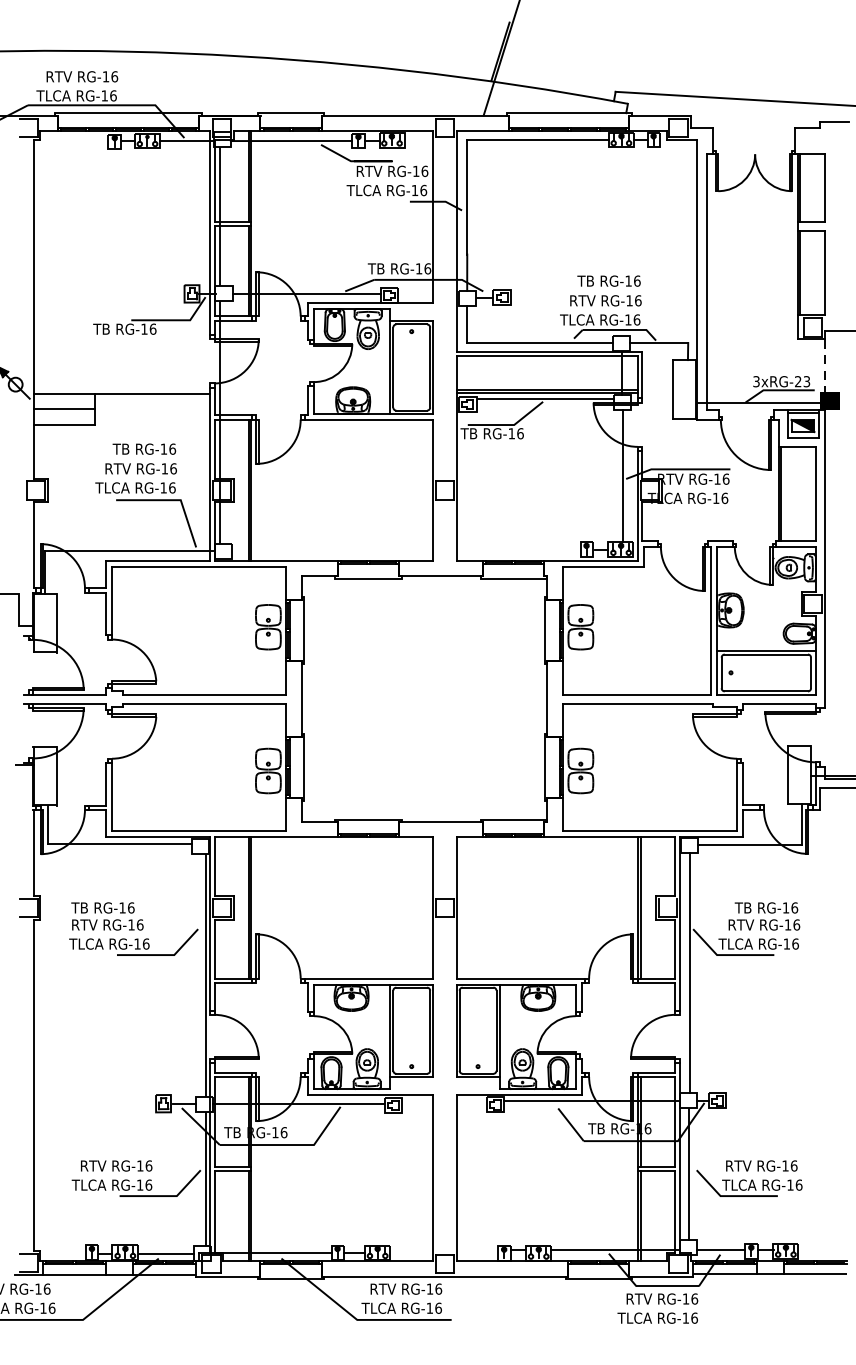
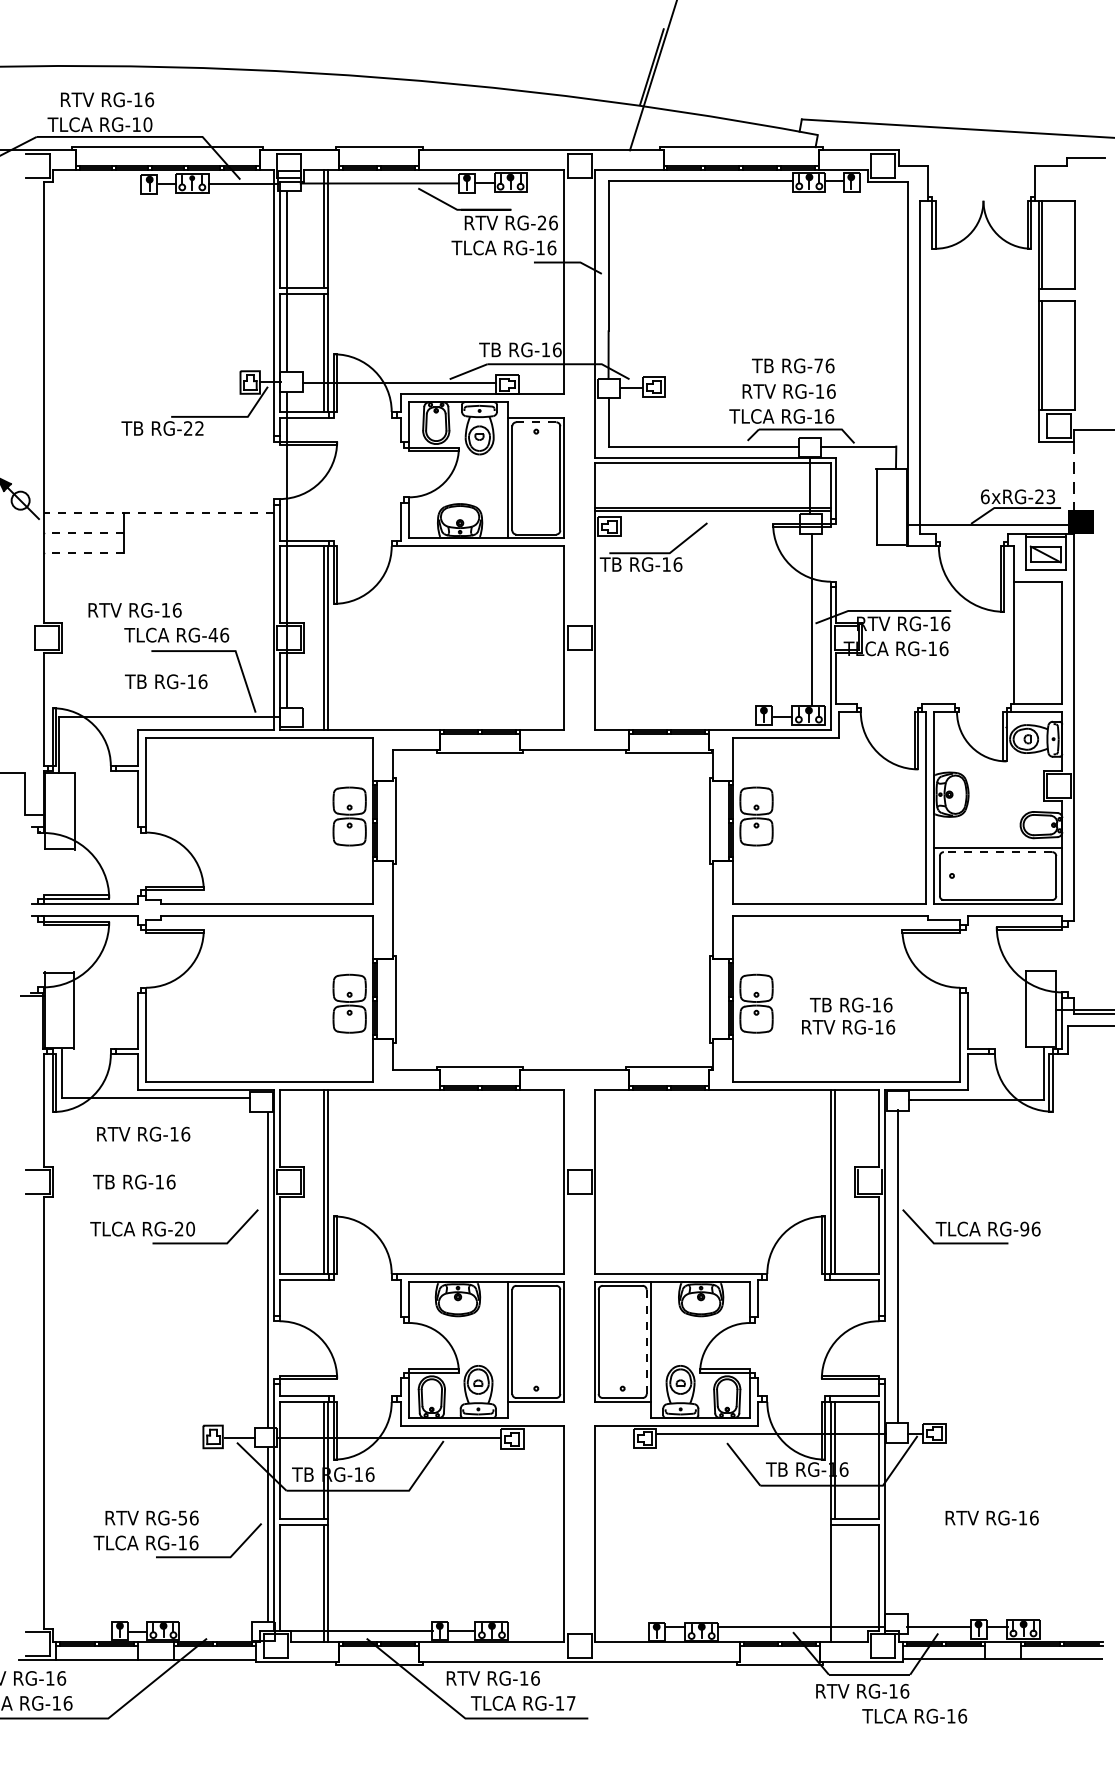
text: (113, 95) -> (147, 124), RG-16 -> RG-10
text: (415, 171) -> (541, 222), RG-16 -> RG-26
text: (628, 280) -> (818, 365), RG-16 -> RG-76
line: (411, 324) -> (536, 422), solid -> dashed
text: (149, 329) -> (194, 428), RG-16 -> RG-22
text: (756, 381) -> (985, 496), 3xRG-23 -> 6xRG-23
line: (121, 393) -> (158, 512), solid -> dashed
line: (545, 399) -> (710, 519), removed
line: (63, 409) -> (83, 532), solid -> dashed
line: (63, 424) -> (83, 552), solid -> dashed
fill: (802, 425) -> (1045, 554), removed
text: (144, 449) -> (166, 681), moved
text: (140, 468) -> (134, 610), moved
text: (163, 488) -> (212, 635), RG-16 -> RG-46
line: (781, 493) -> (1017, 642), removed
line: (765, 654) -> (997, 852), solid -> dashed
text: (764, 915) -> (848, 1015), moved
text: (107, 924) -> (143, 1133), moved
text: (142, 943) -> (185, 1228), RG-16 -> RG-20
text: (786, 943) -> (1024, 1228), RG-16 -> RG-96
line: (496, 1031) -> (646, 1342), solid -> dashed
text: (139, 1165) -> (182, 1517), RG-16 -> RG-56
line: (689, 1174) -> (897, 1528), removed
part: (749, 1183) -> (976, 1540), removed
line: (640, 1215) -> (834, 1582), removed
line: (166, 1253) -> (216, 1632), removed
text: (405, 1289) -> (492, 1678), moved
text: (438, 1308) -> (571, 1703), RG-16 -> RG-17
text: (657, 1317) -> (914, 1715), moved

